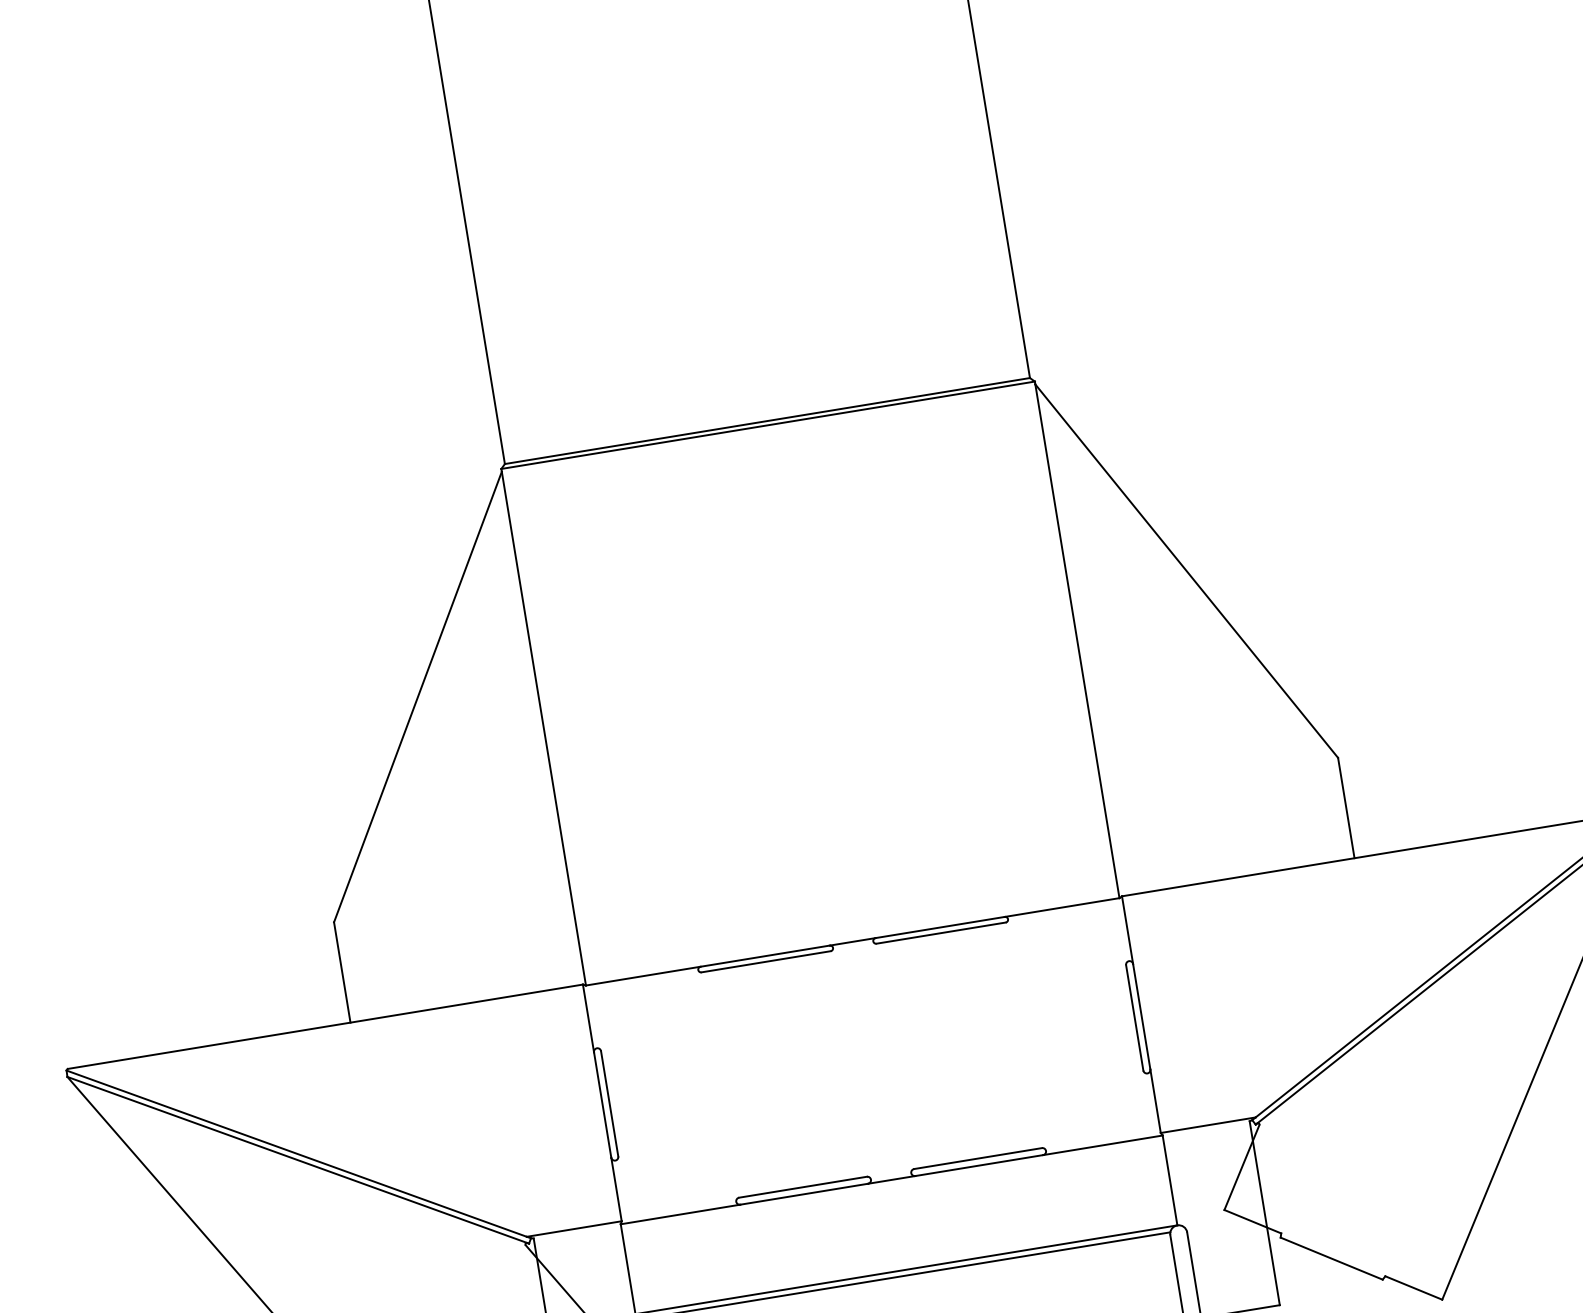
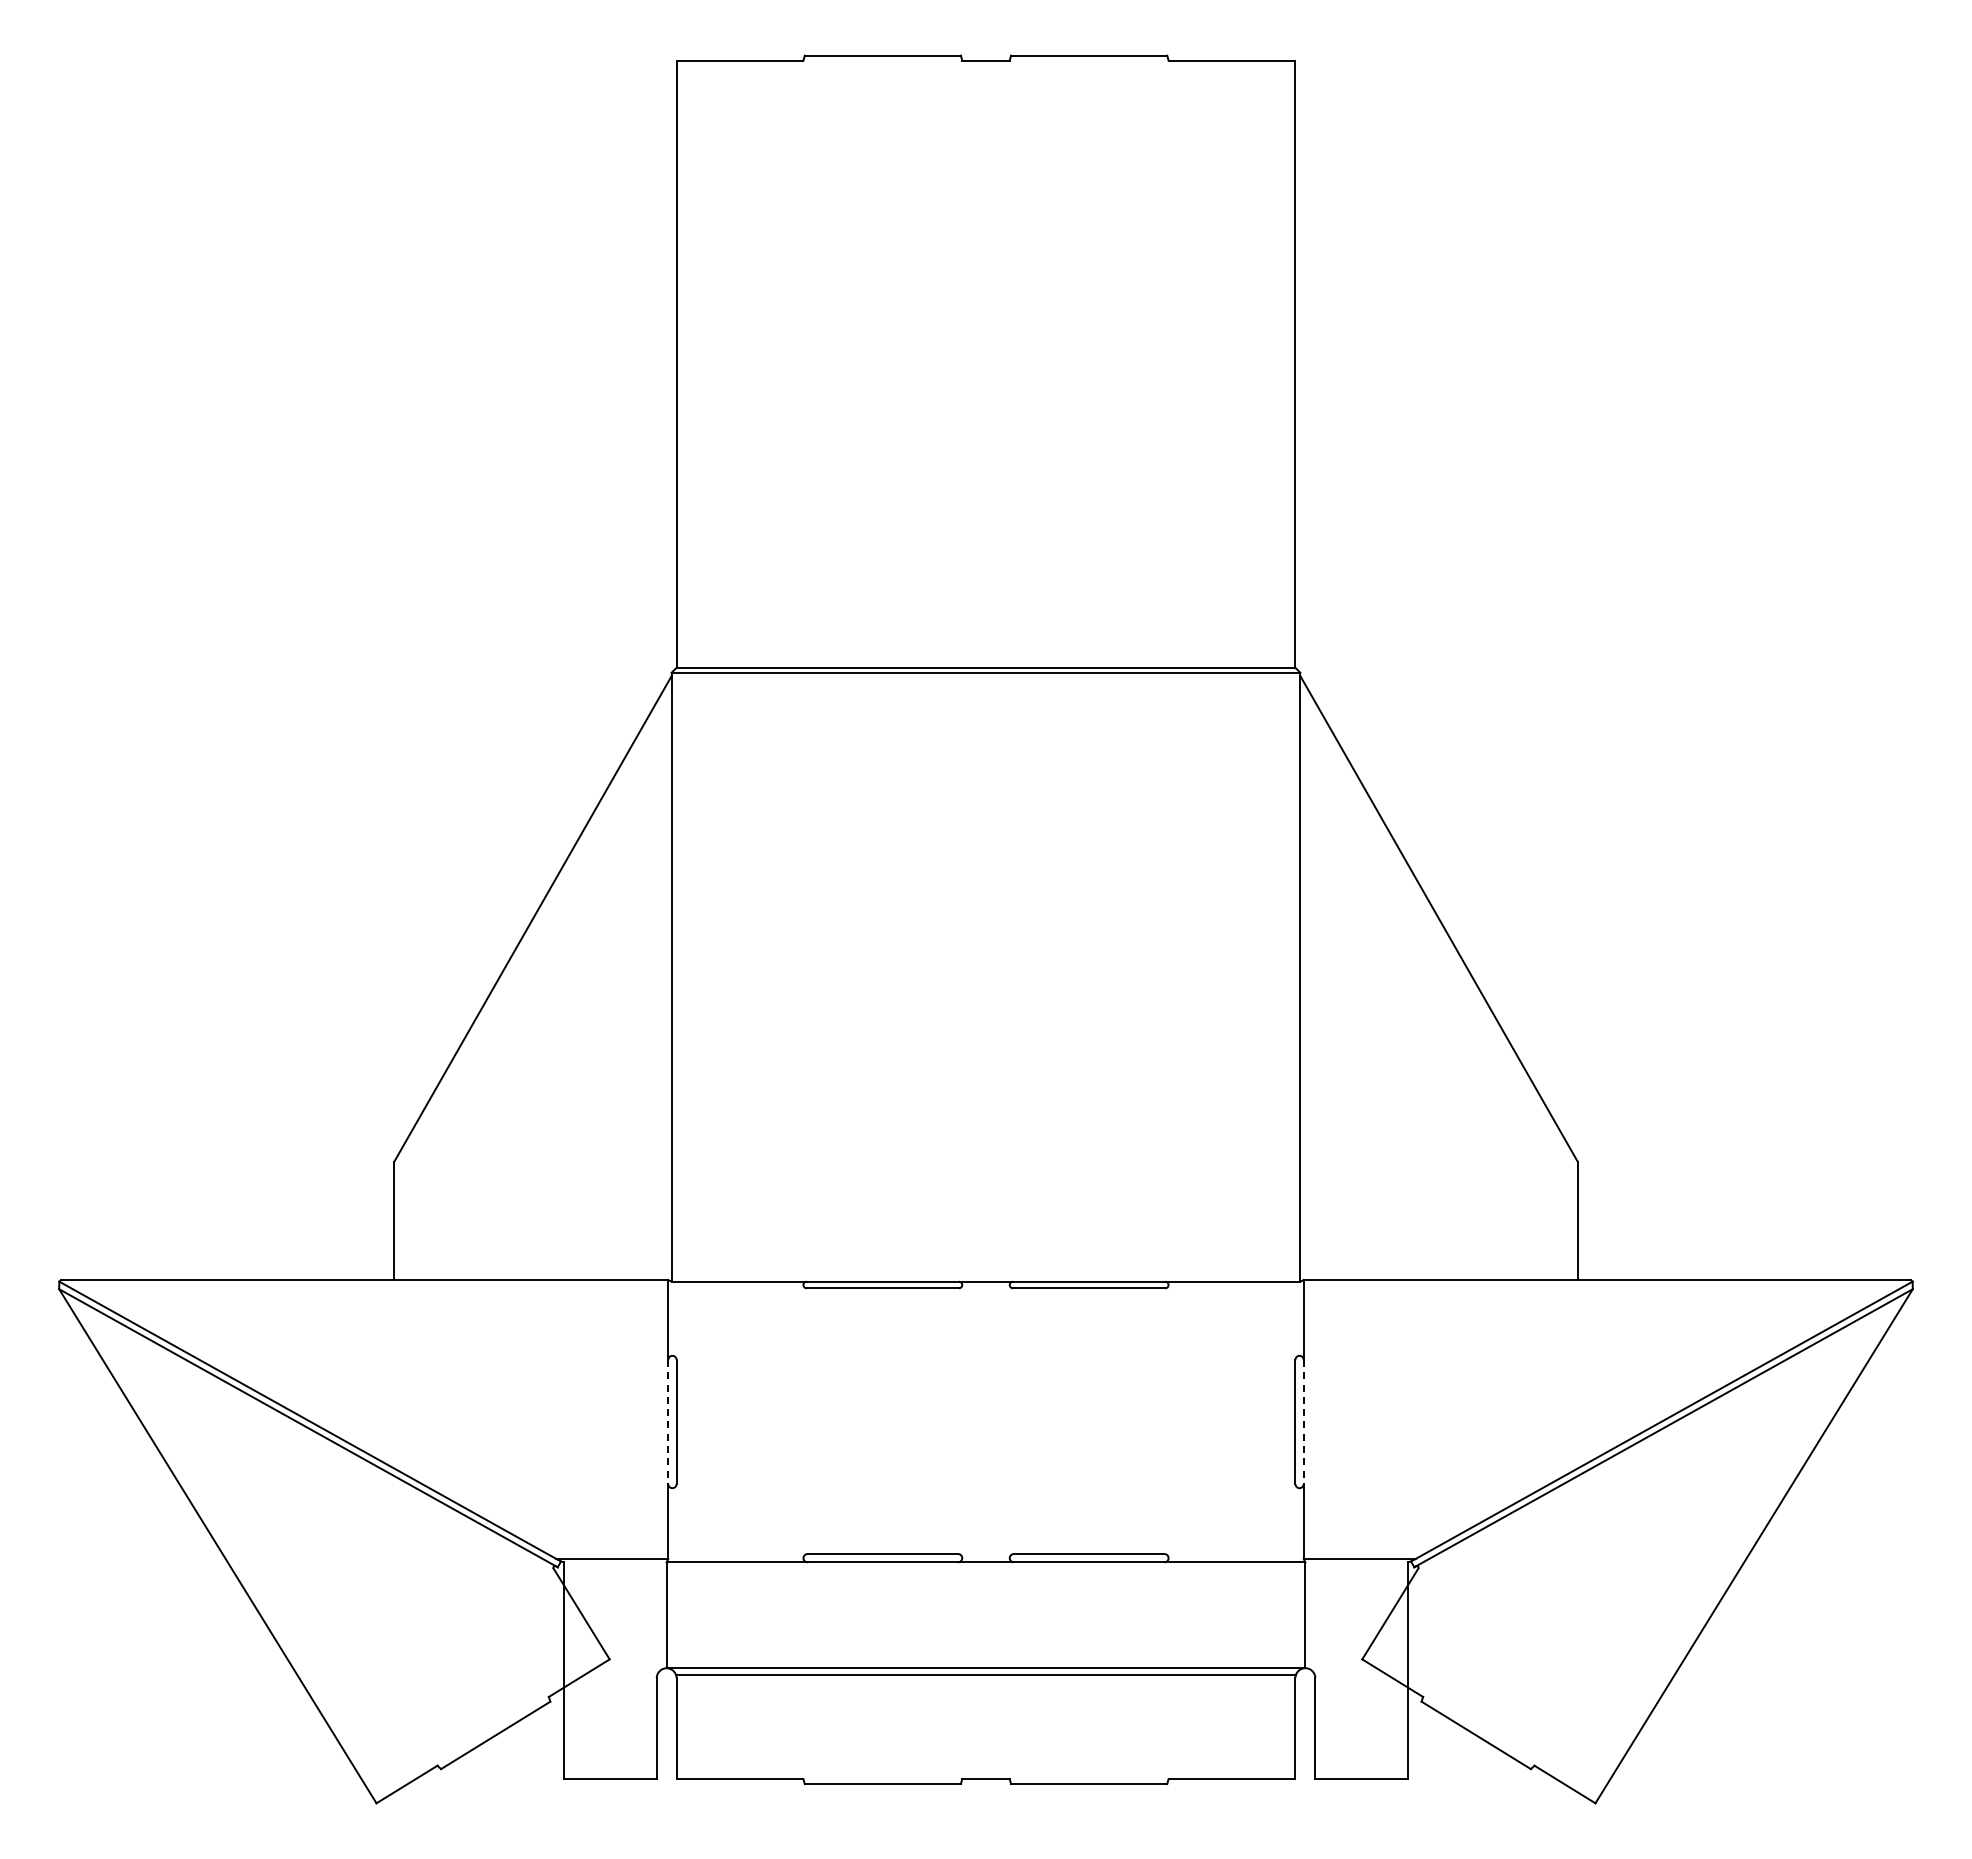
line: (1141, 1017) -> (1303, 1422), solid -> dashed
line: (602, 1105) -> (668, 1422), solid -> dashed

